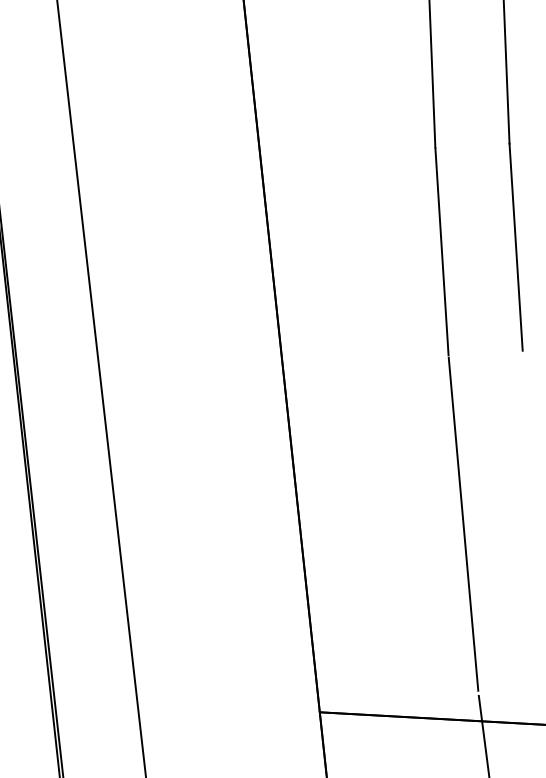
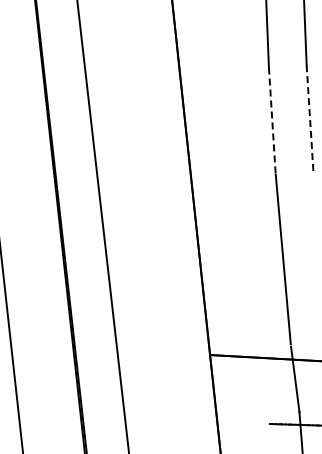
line: (517, 247) -> (310, 118), solid -> dashed
line: (442, 251) -> (272, 120), solid -> dashed

